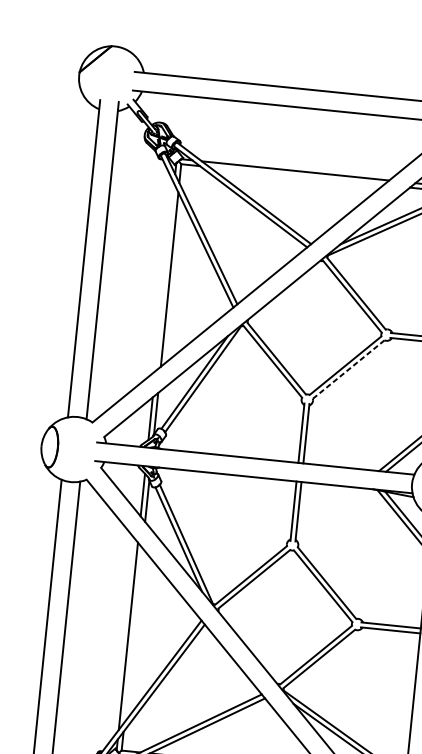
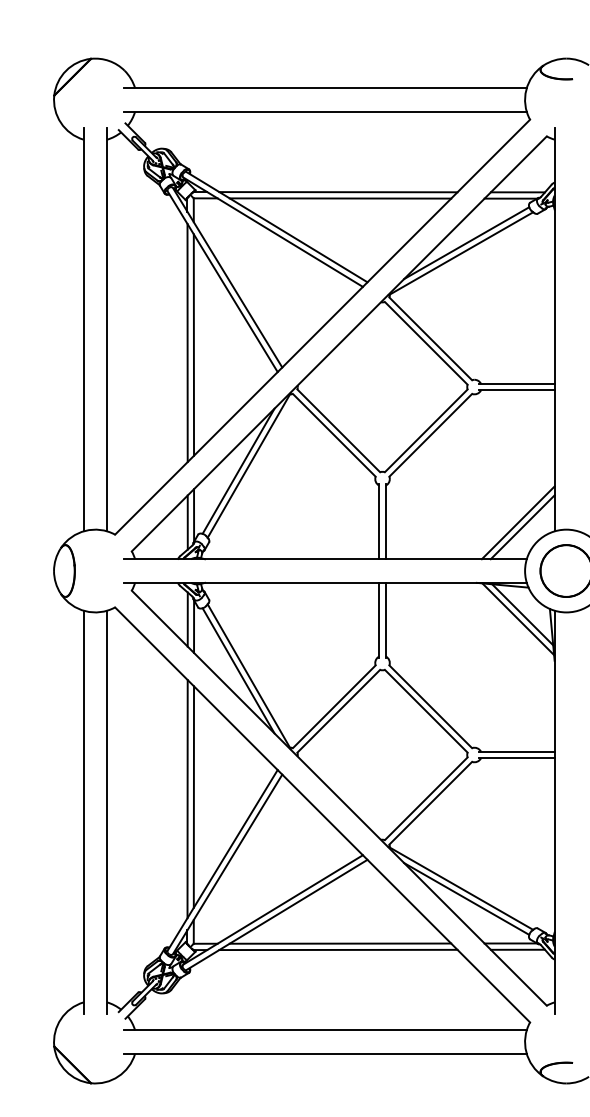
line: (296, 176) -> (340, 198), added
line: (164, 277) -> (187, 342), added
line: (349, 368) -> (431, 434), dashed -> solid
line: (133, 634) -> (193, 796), added

